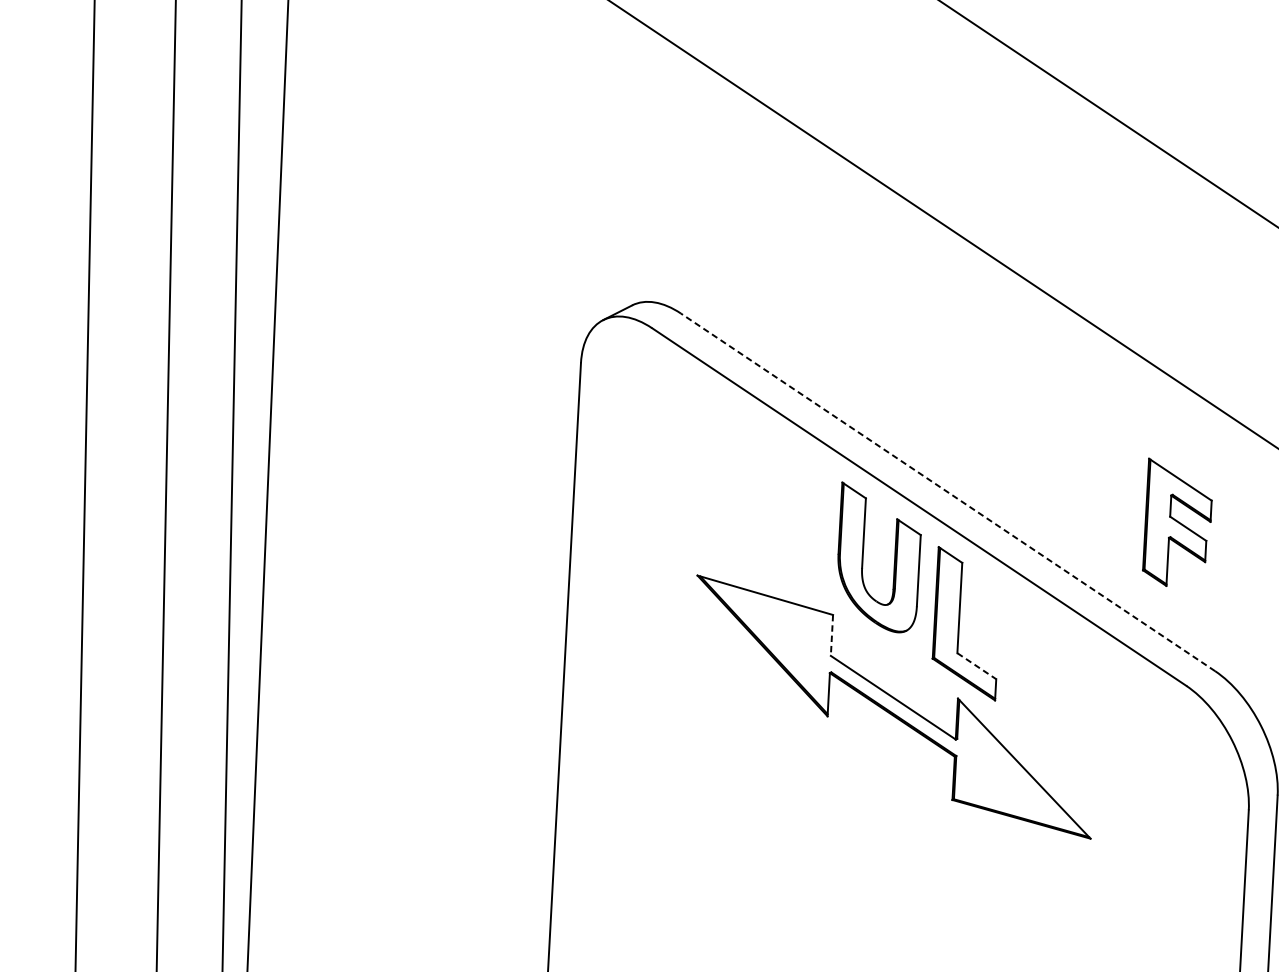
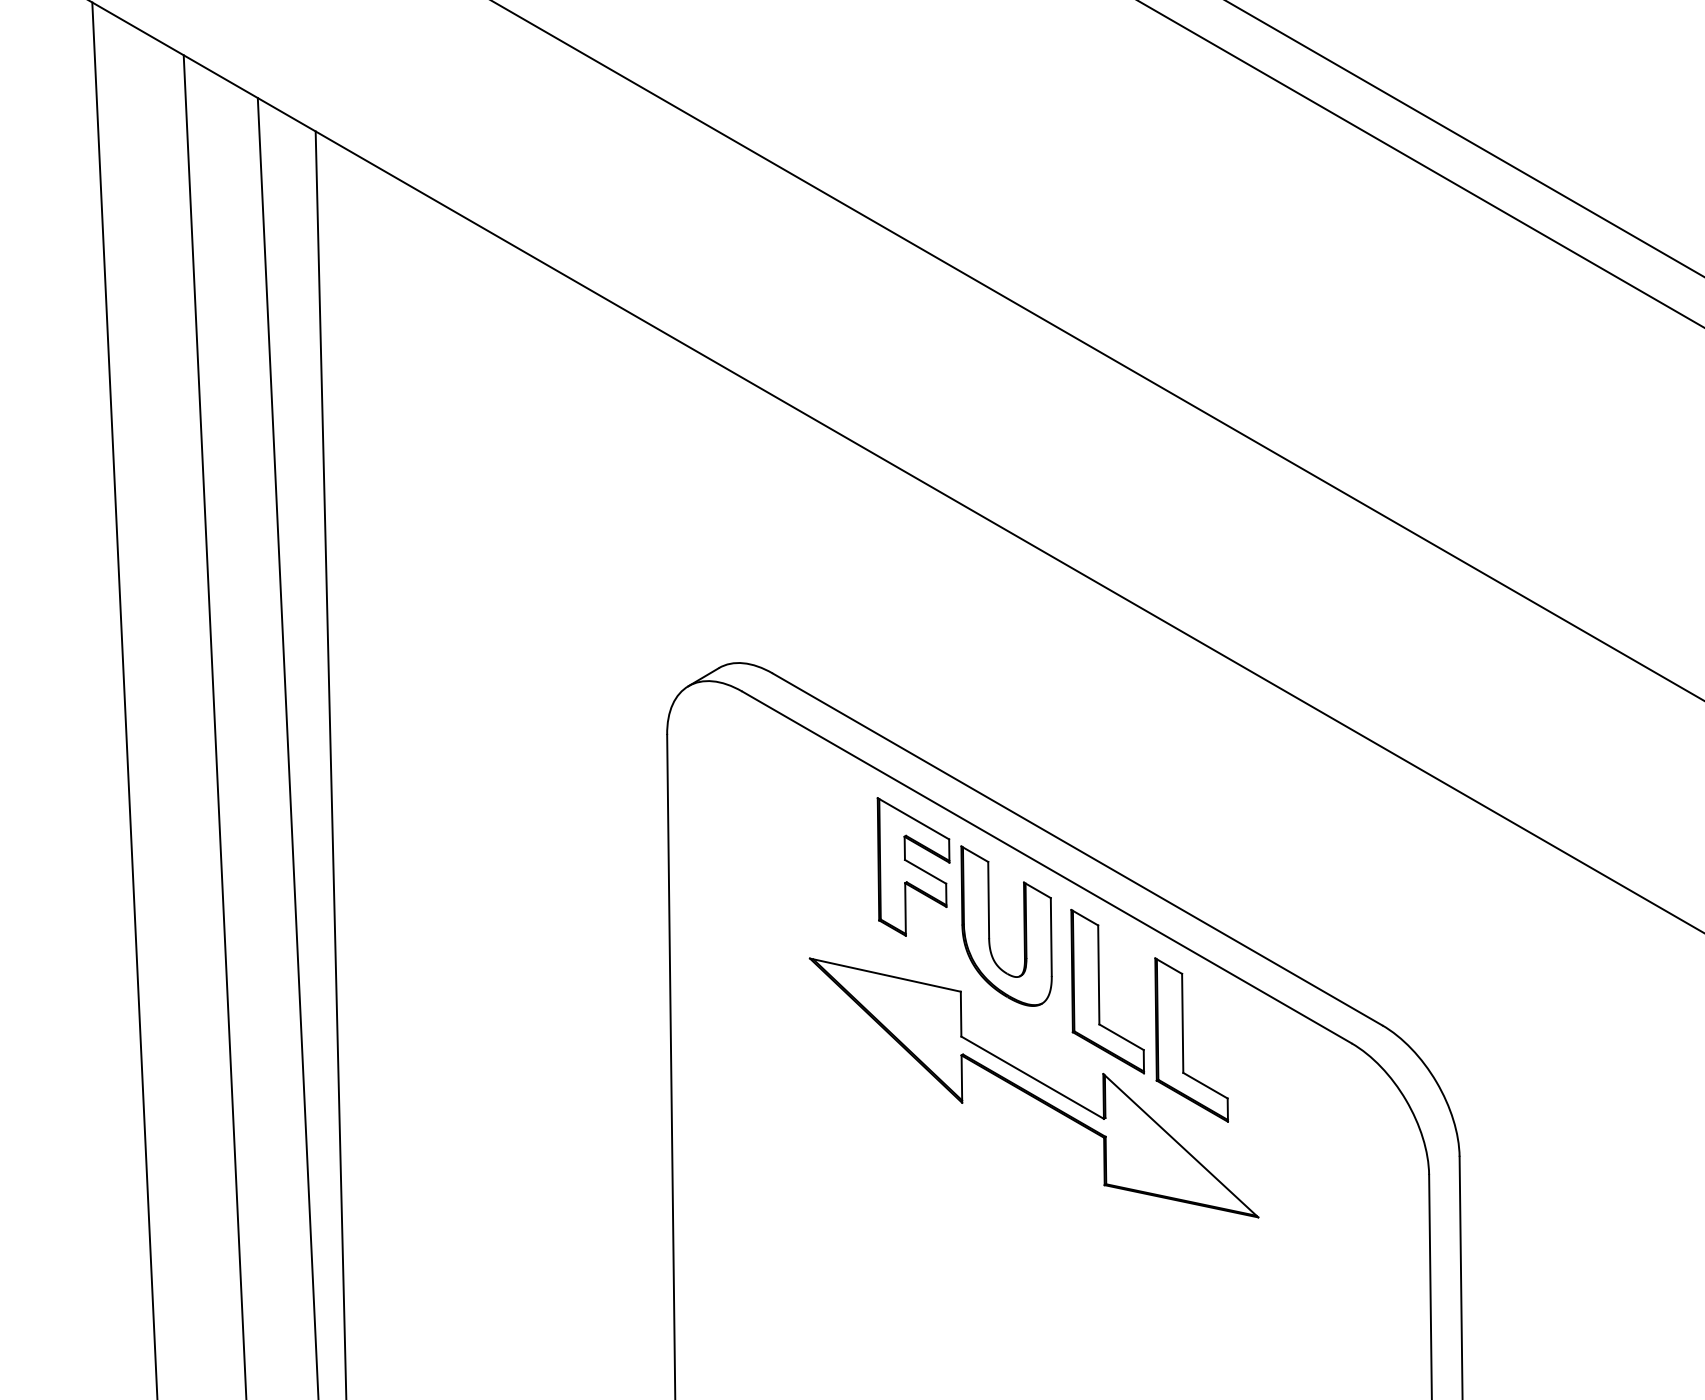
line: (948, 492) -> (1077, 849), dashed -> solid
part: (1177, 523) -> (913, 866), moved
line: (832, 635) -> (961, 1014), dashed -> solid
line: (976, 666) -> (1121, 1037), dashed -> solid
part: (1033, 672) -> (1183, 1039), added

